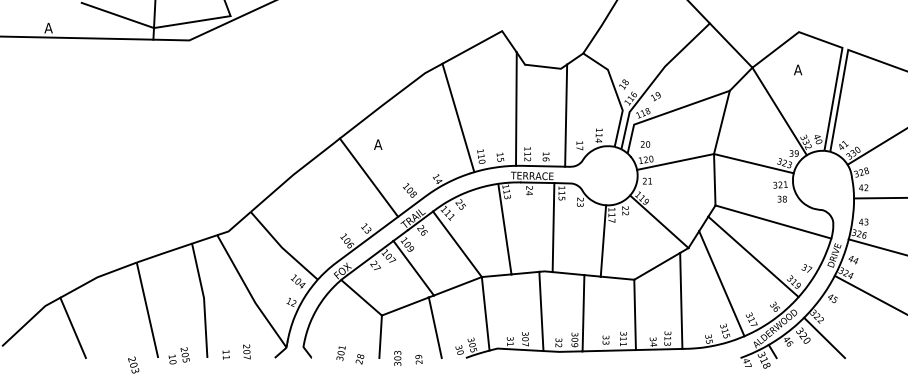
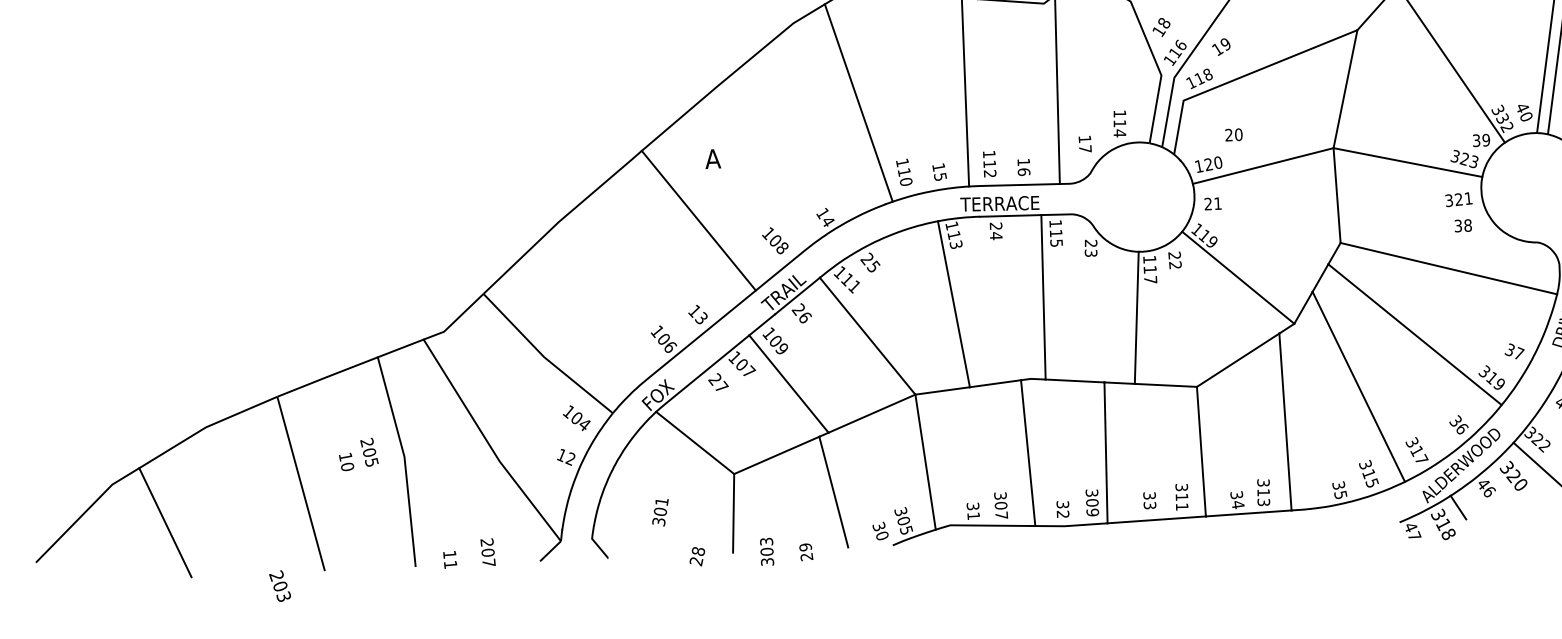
text: (645, 144) -> (1233, 135), moved
text: (340, 353) -> (659, 512), moved
text: (178, 355) -> (357, 454), moved

